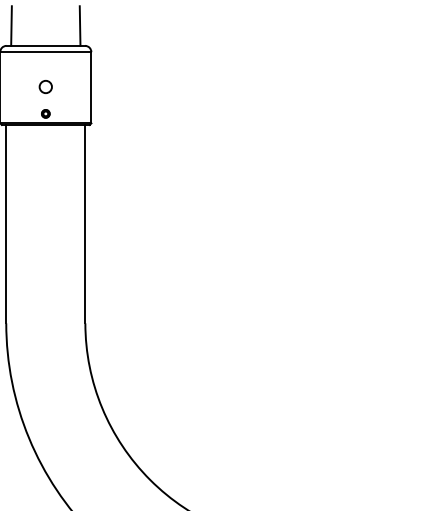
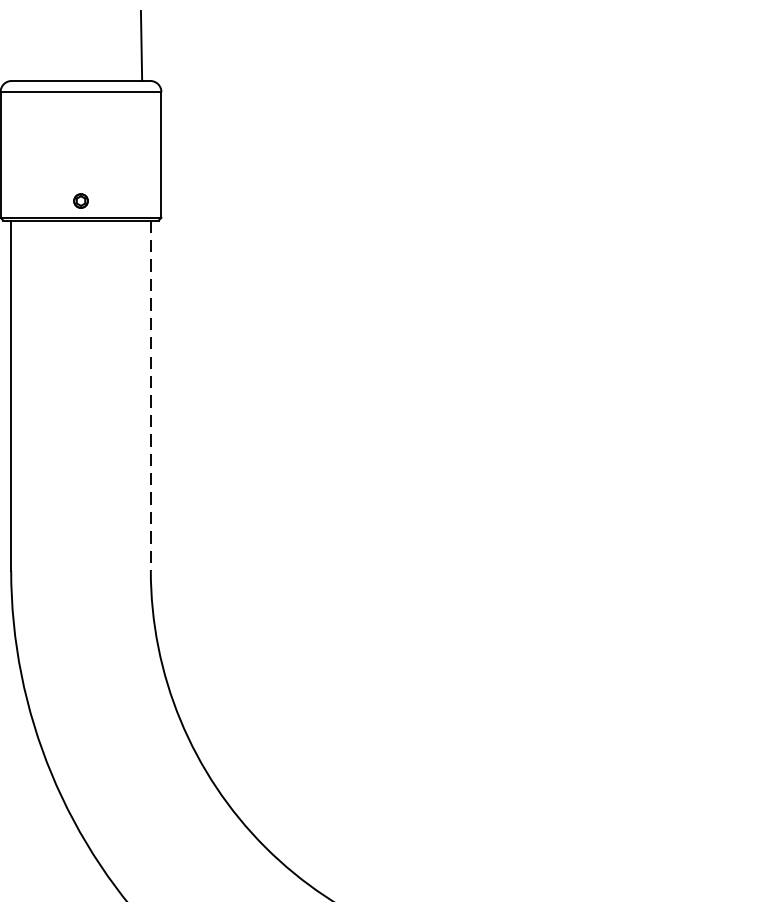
line: (11, 25) -> (20, 45), removed
circle: (45, 86) -> (80, 152), removed
line: (85, 224) -> (151, 396), solid -> dashed

